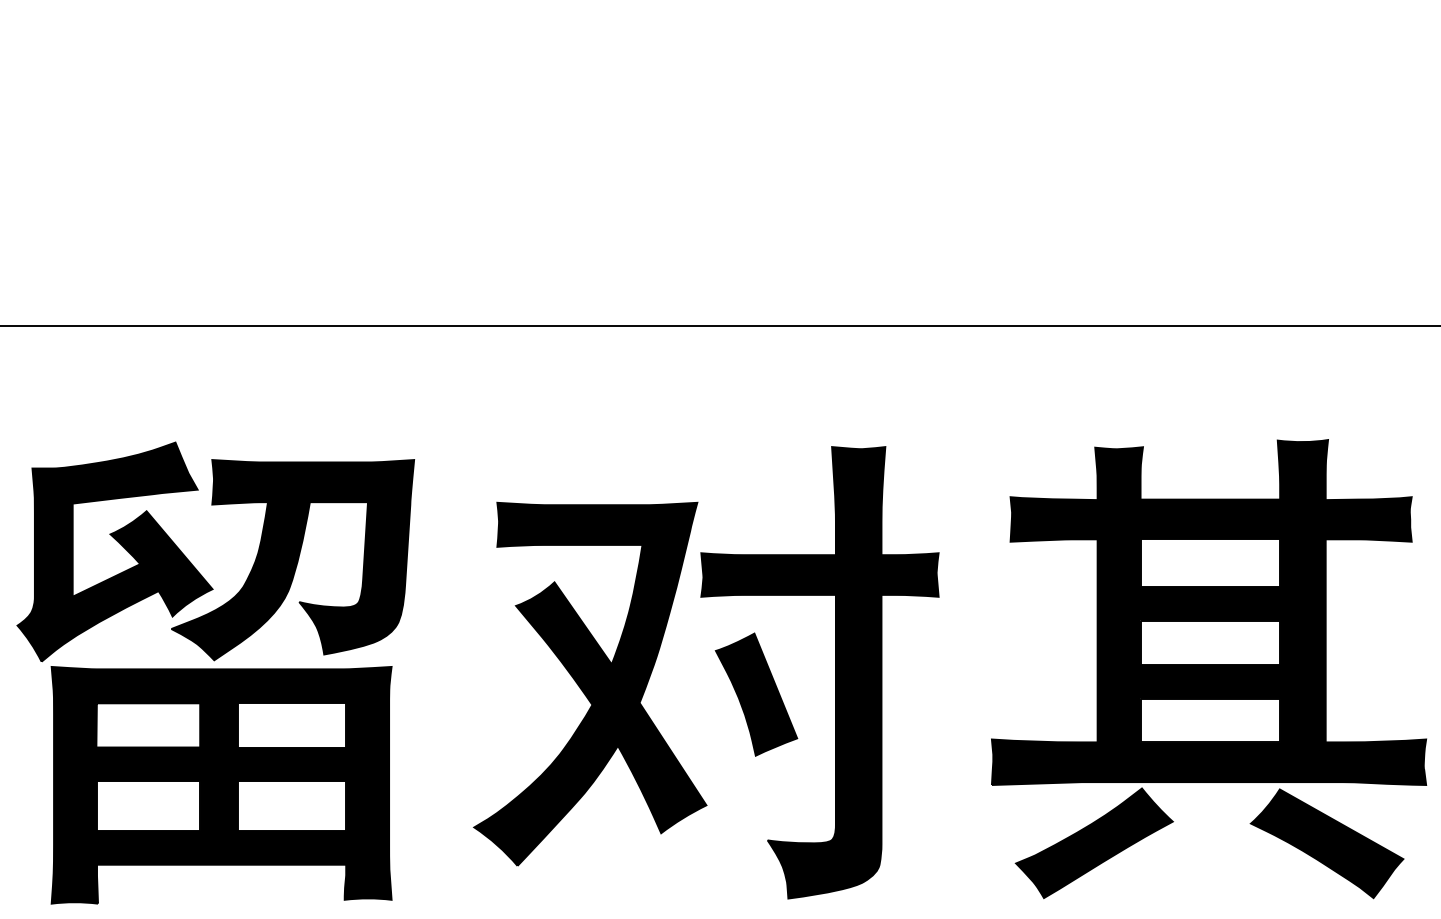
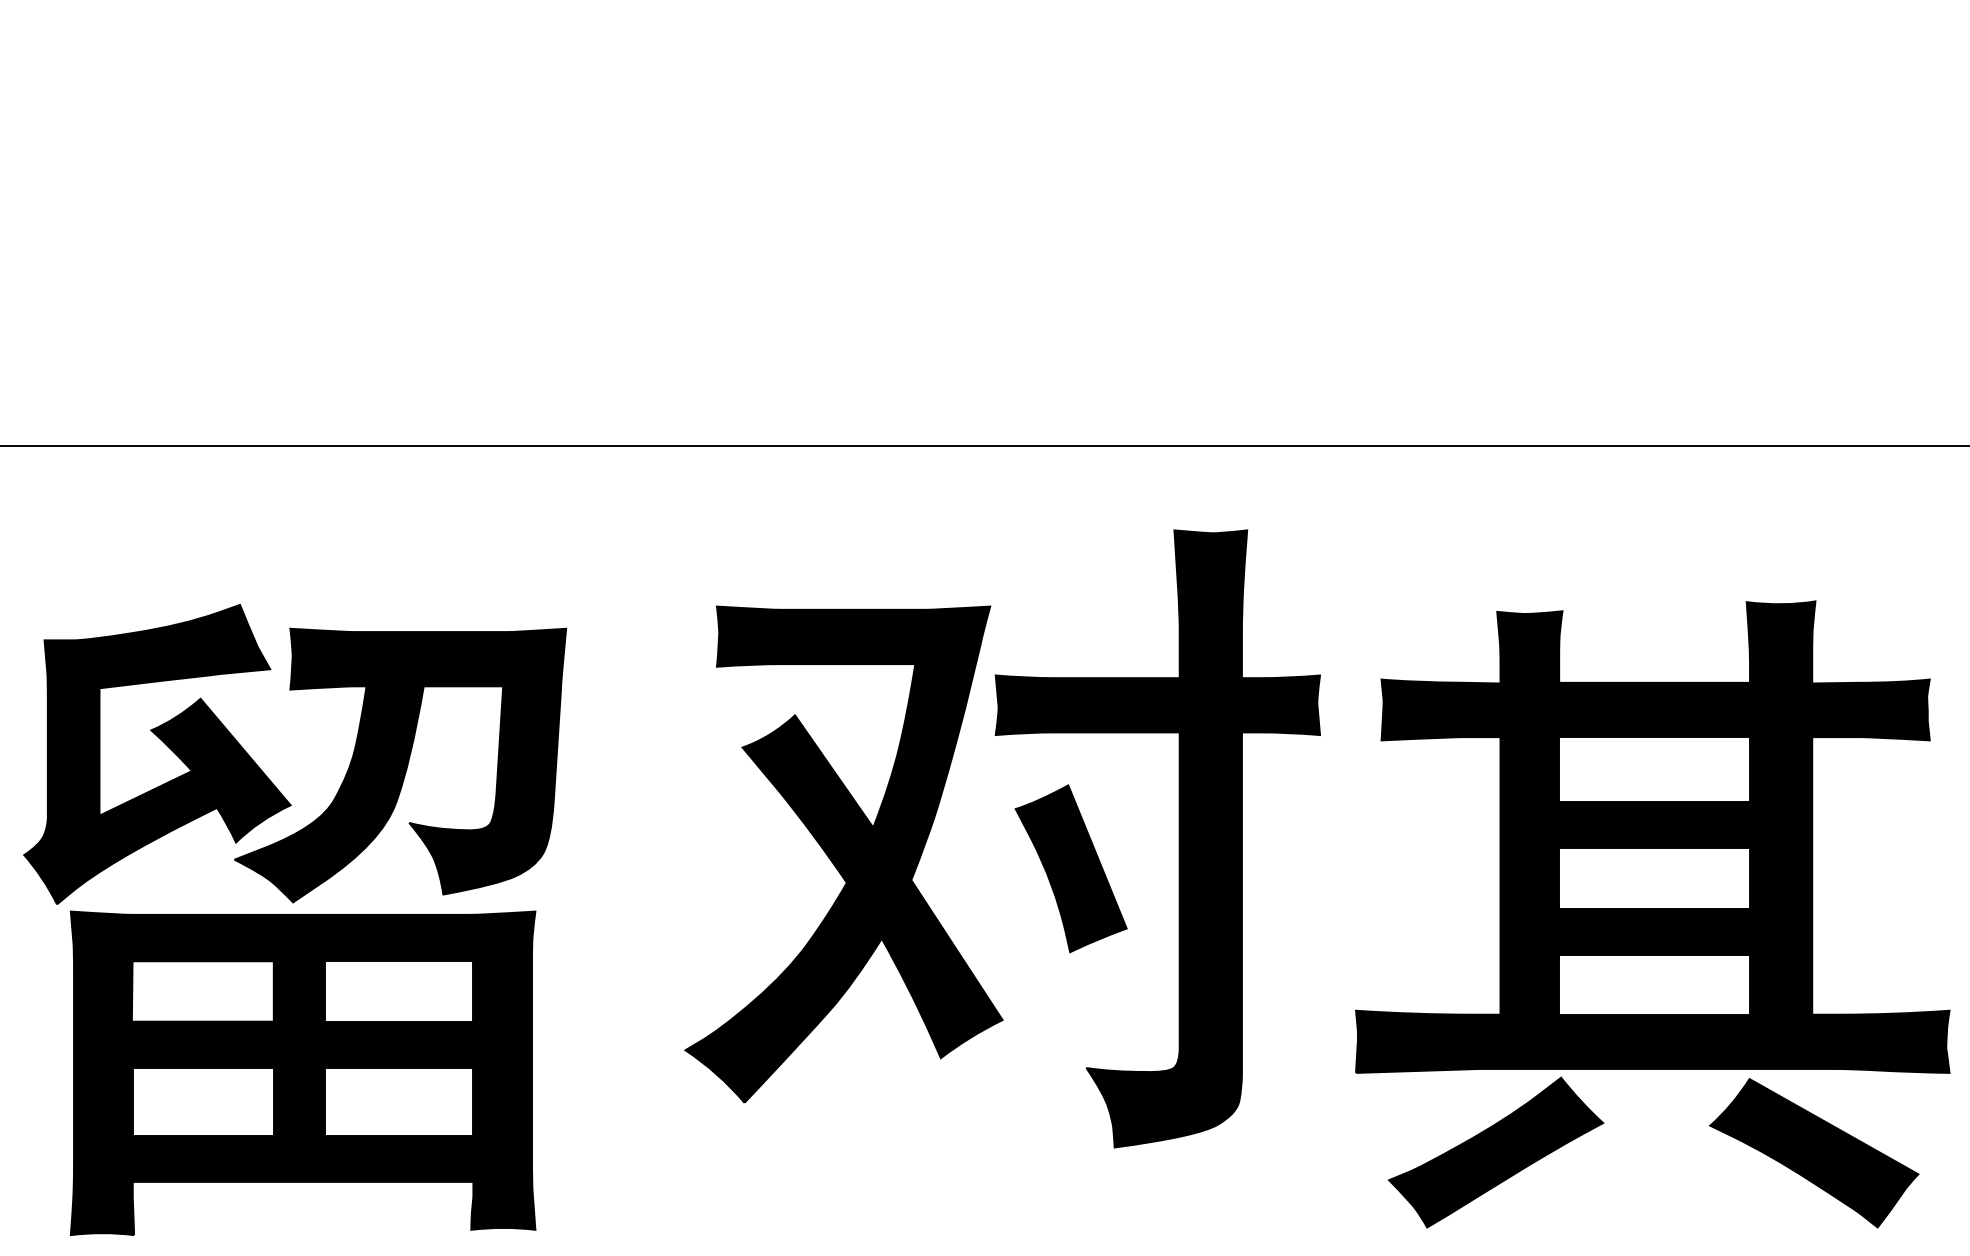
part: (722, 665) -> (1024, 828), moved

